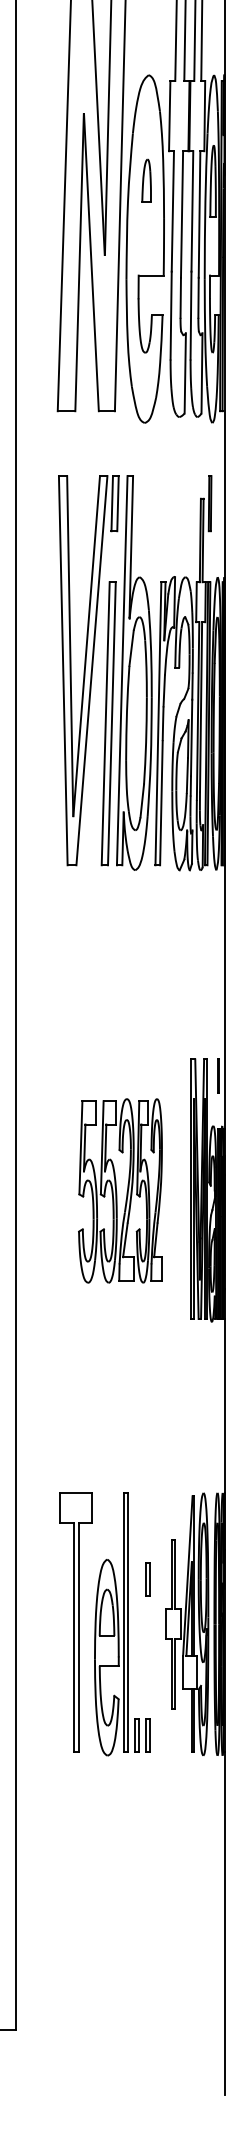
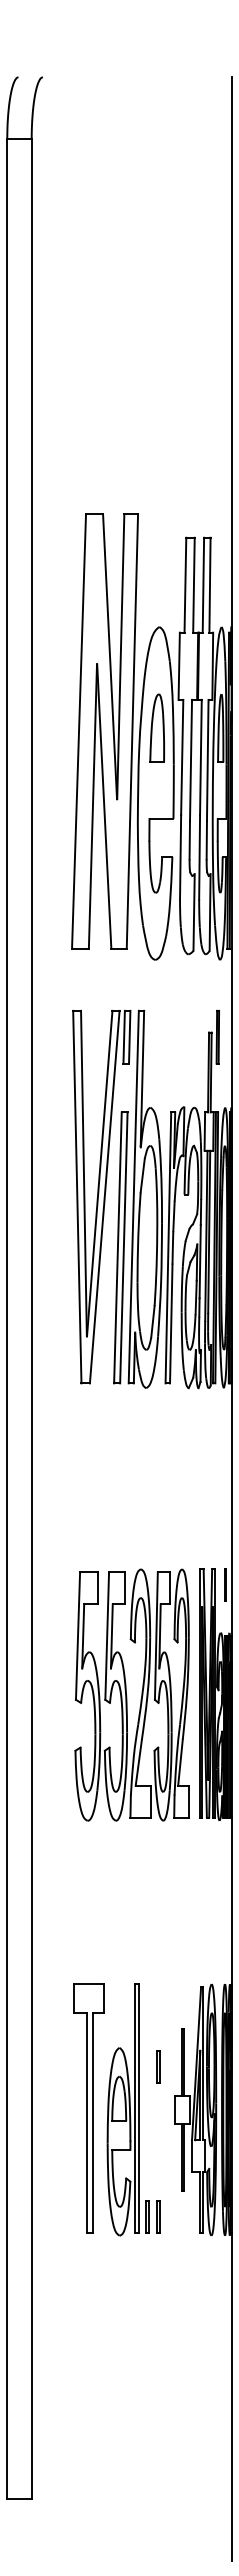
part: (145, 180) -> (156, 727), size x1.67
part: (119, 1190) -> (131, 1694), size x1.43

